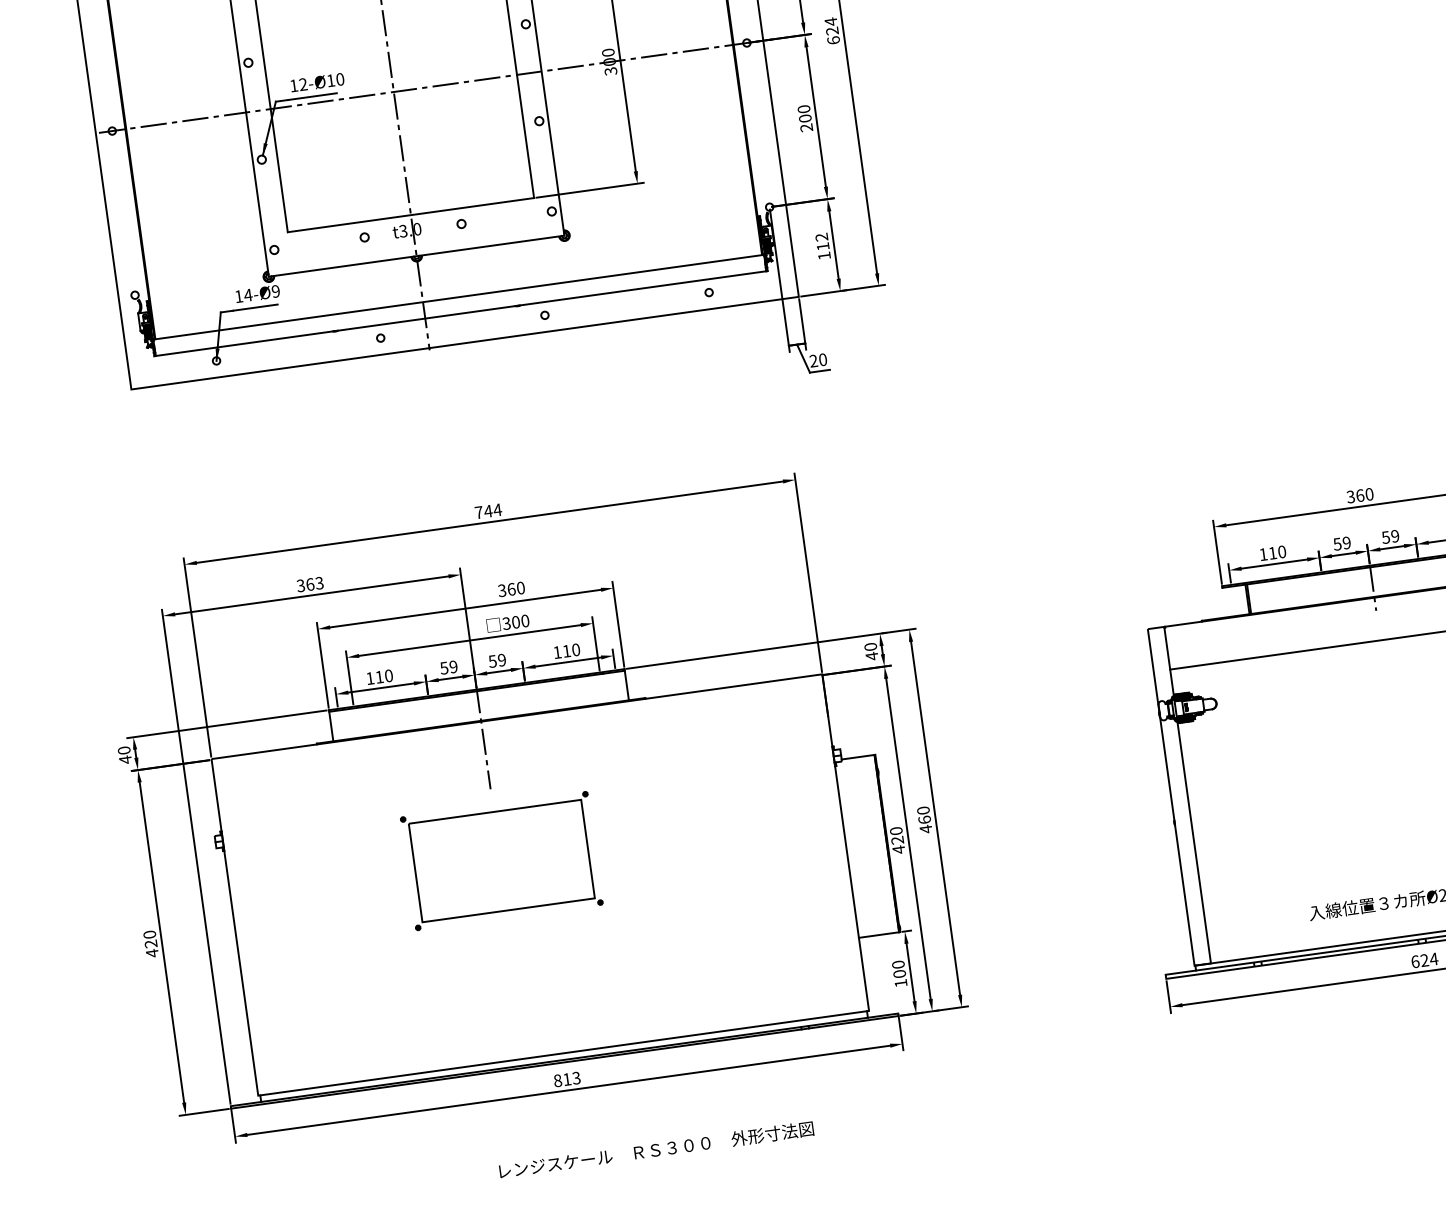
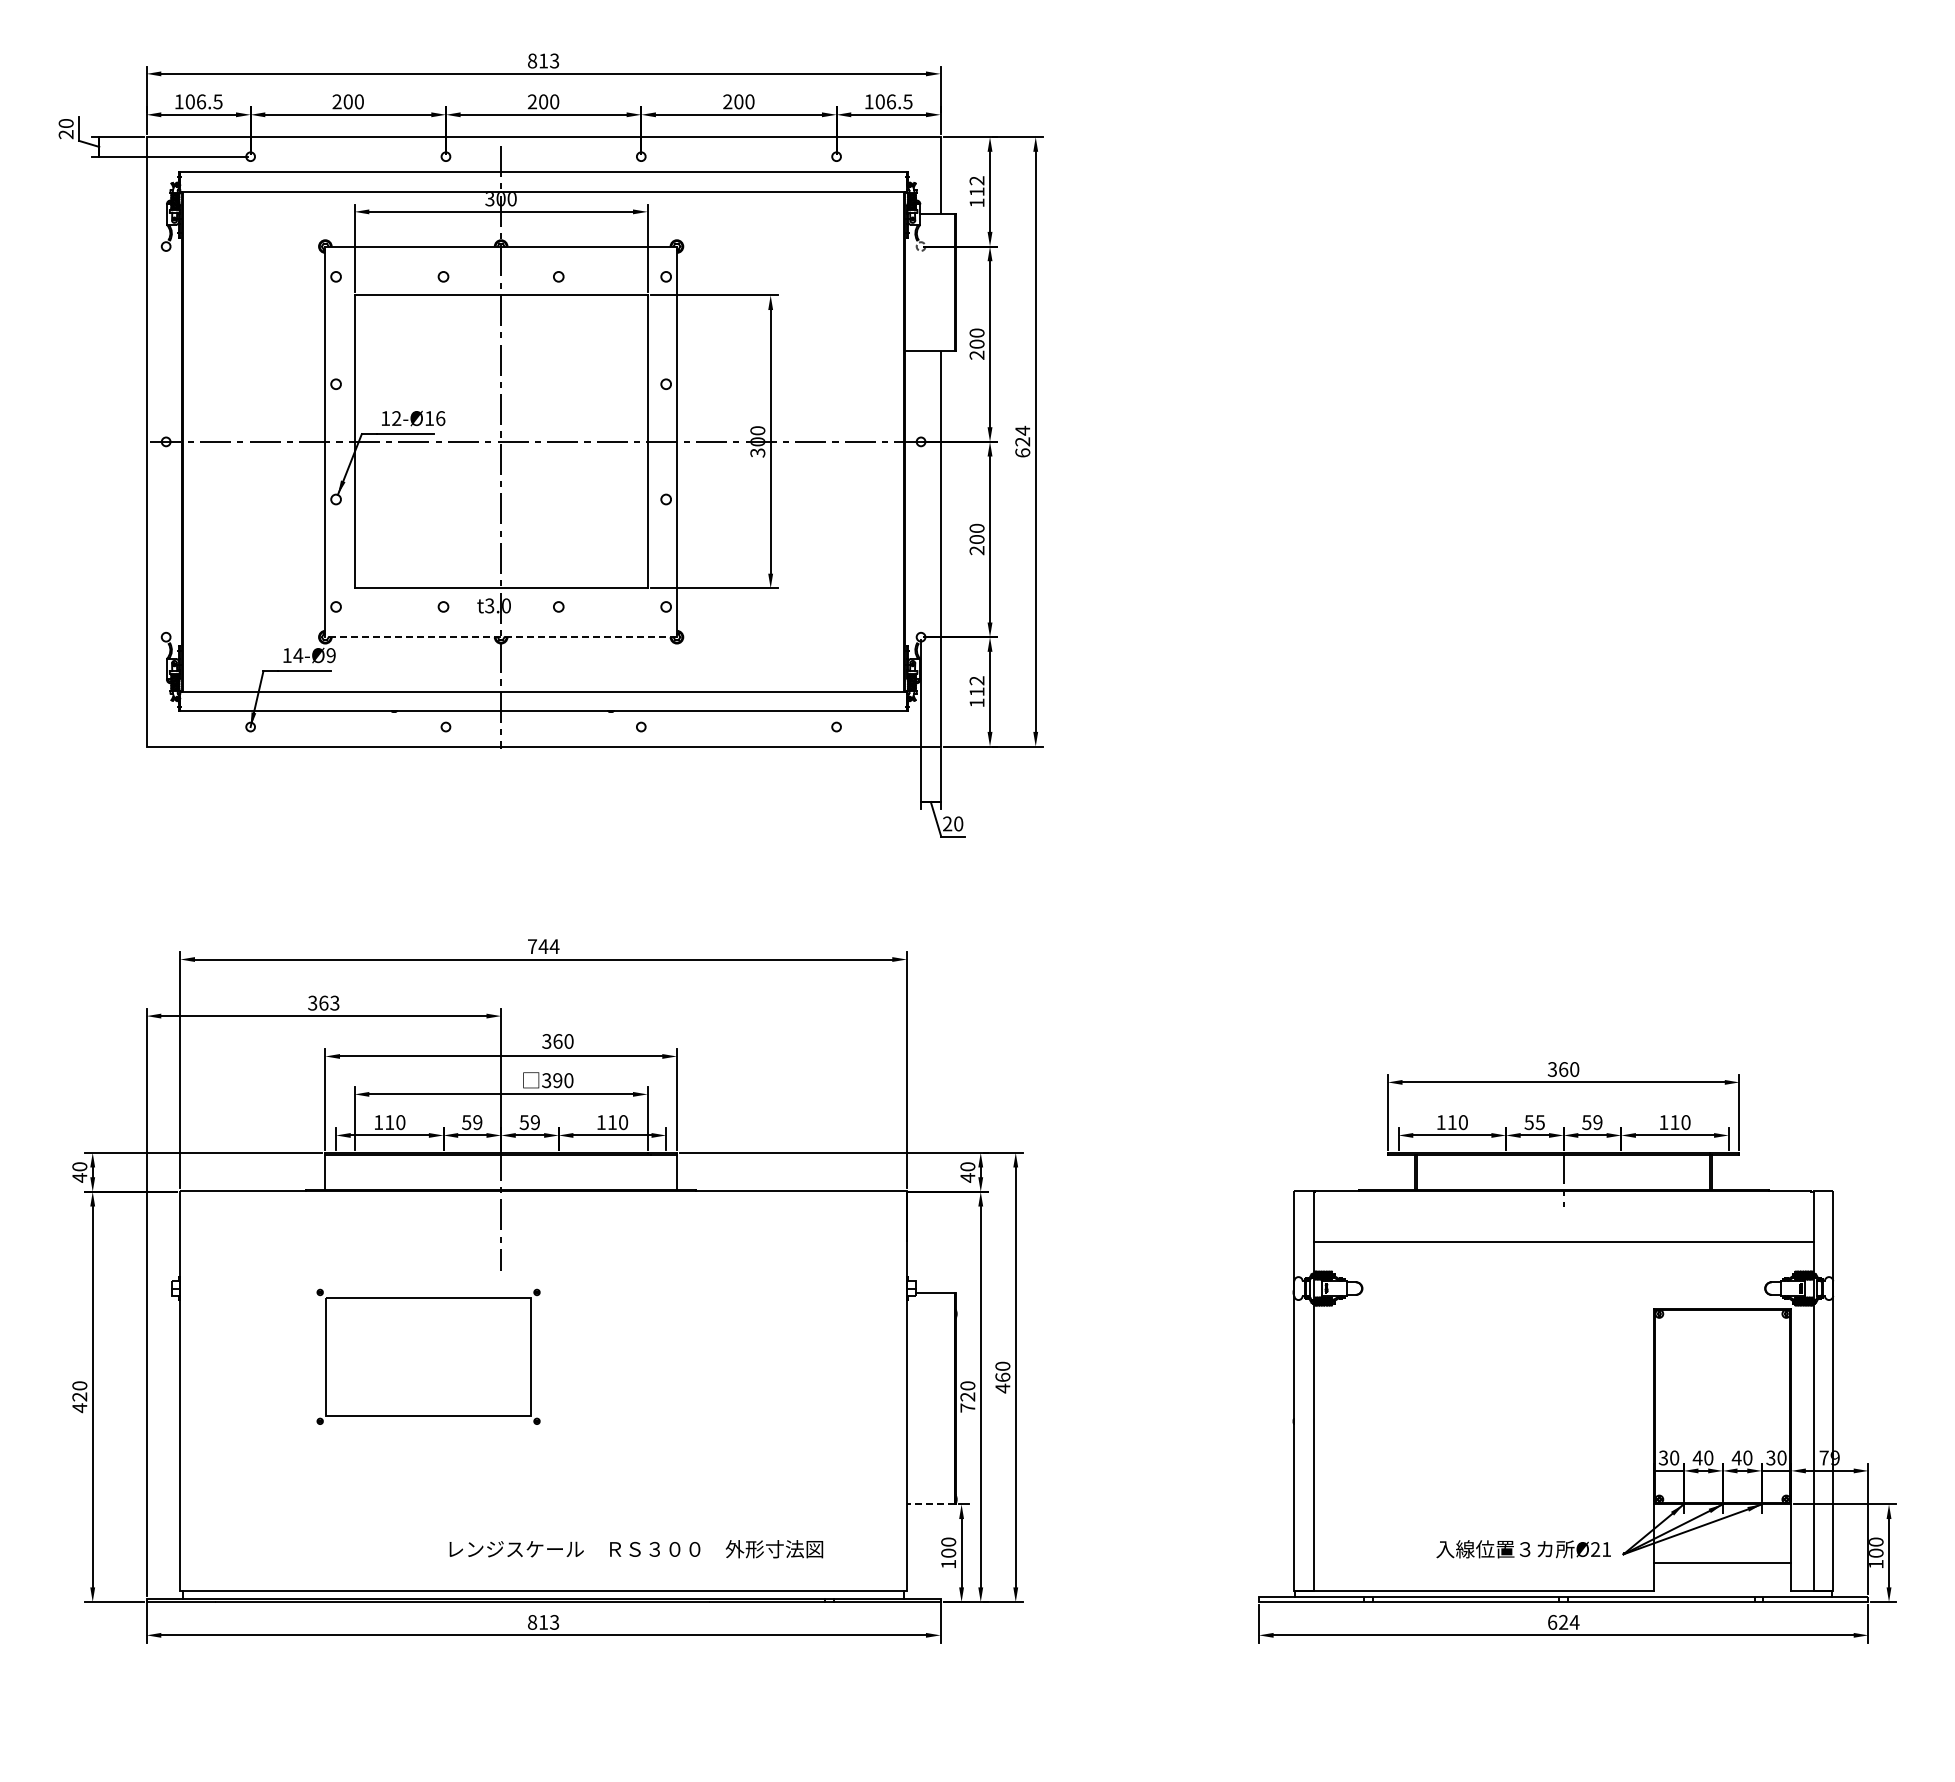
text: (340, 79) -> (440, 418), 12-Ø10 -> 12-Ø16
line: (416, 256) -> (501, 637), solid -> dashed
text: (1346, 543) -> (1539, 1122), 59 -> 55
text: (515, 622) -> (557, 1080), 300 -> 390
text: (898, 850) -> (967, 1408), 420 -> 720
part: (501, 860) -> (428, 1356), moved
line: (878, 935) -> (930, 1504), solid -> dashed
text: (656, 1150) -> (636, 1549), moved

